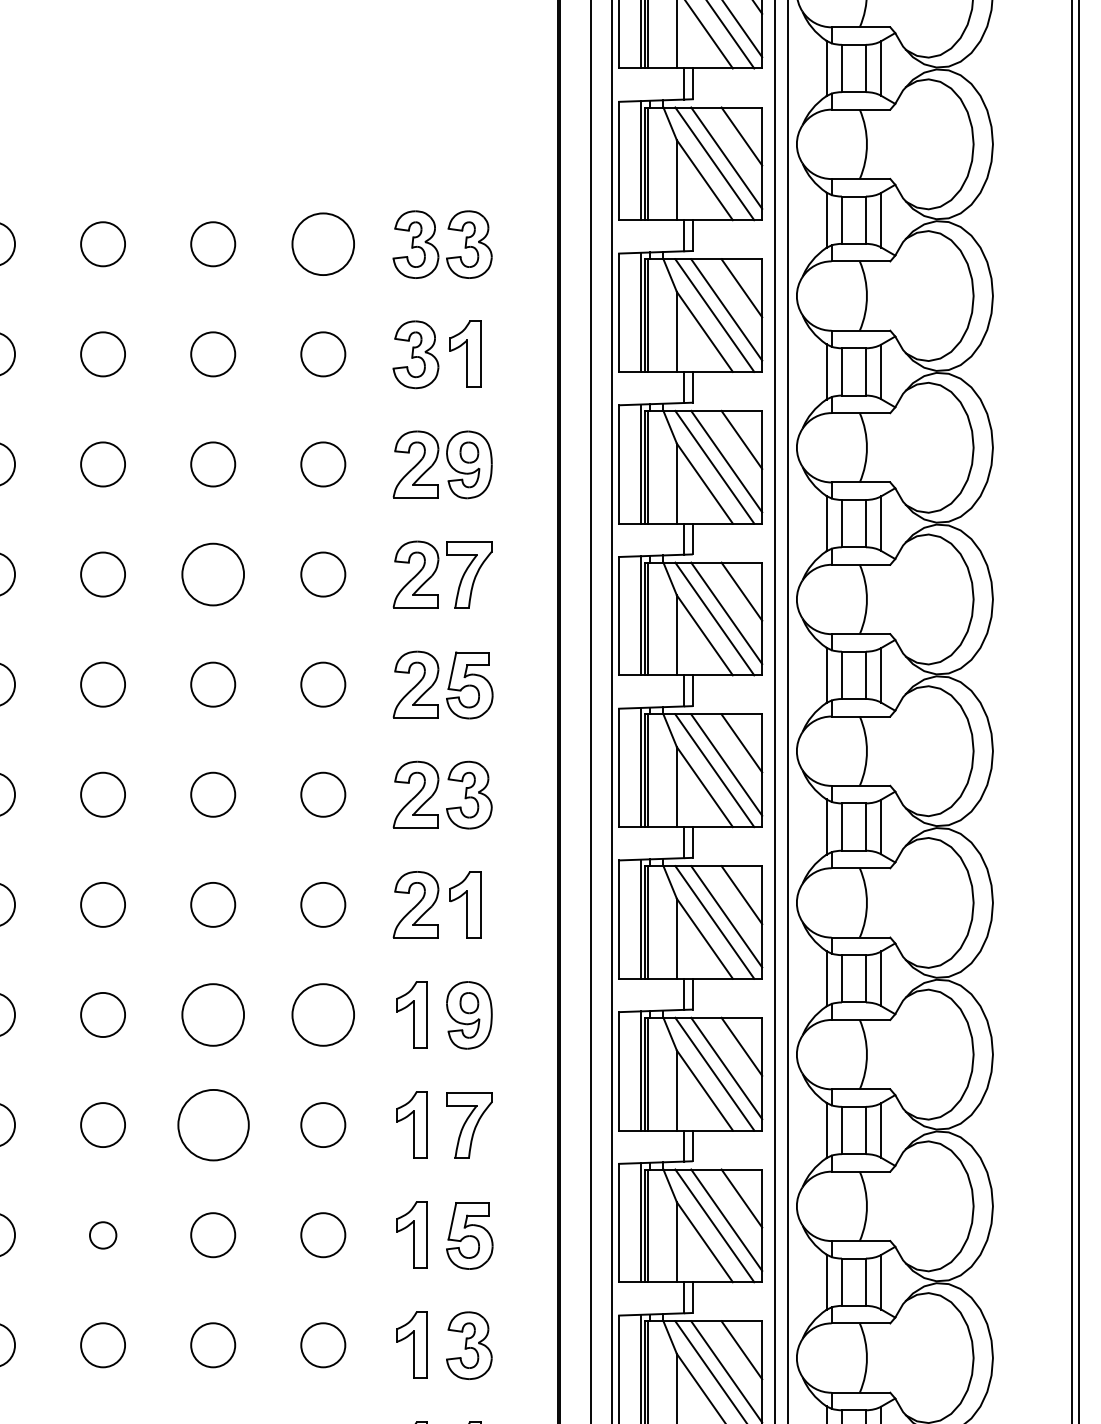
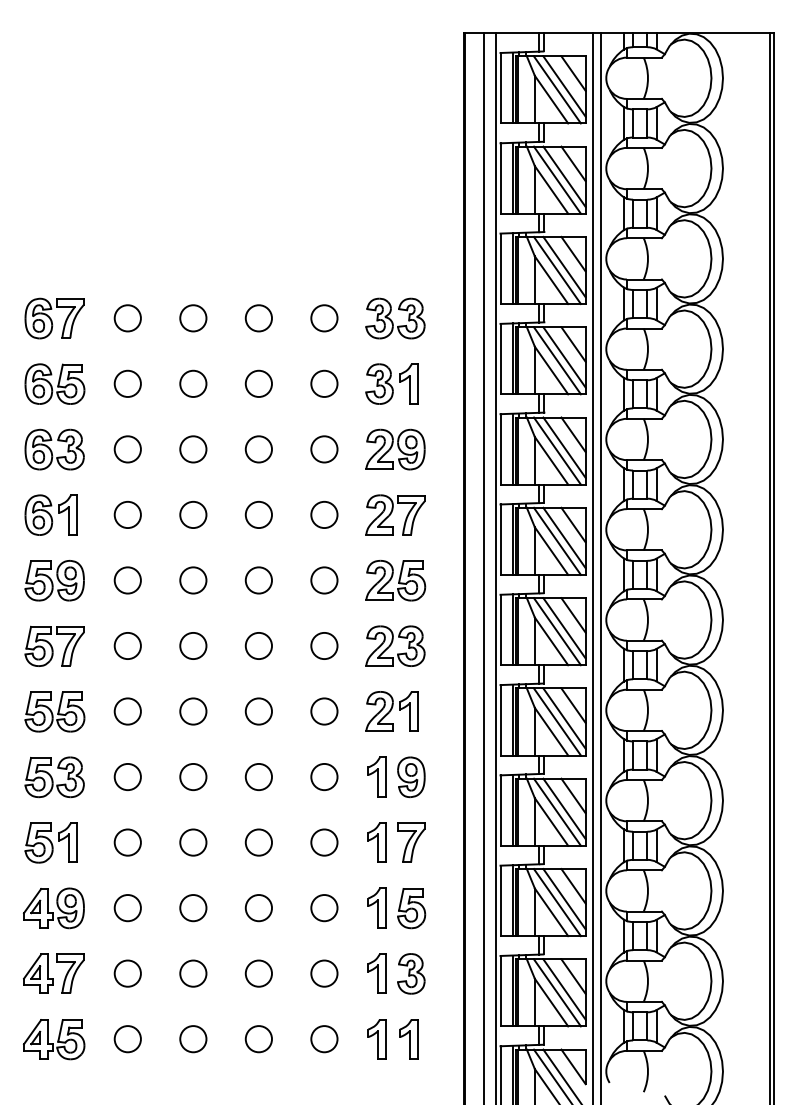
circle: (323, 244) -> (324, 318), size x0.71
circle: (212, 573) -> (258, 514), size x0.71
circle: (212, 1014) -> (258, 776), size x0.71
circle: (323, 1014) -> (324, 776), size x0.71
circle: (212, 1124) -> (258, 842), size x0.62
circle: (103, 1235) -> (193, 908), size x1.67

